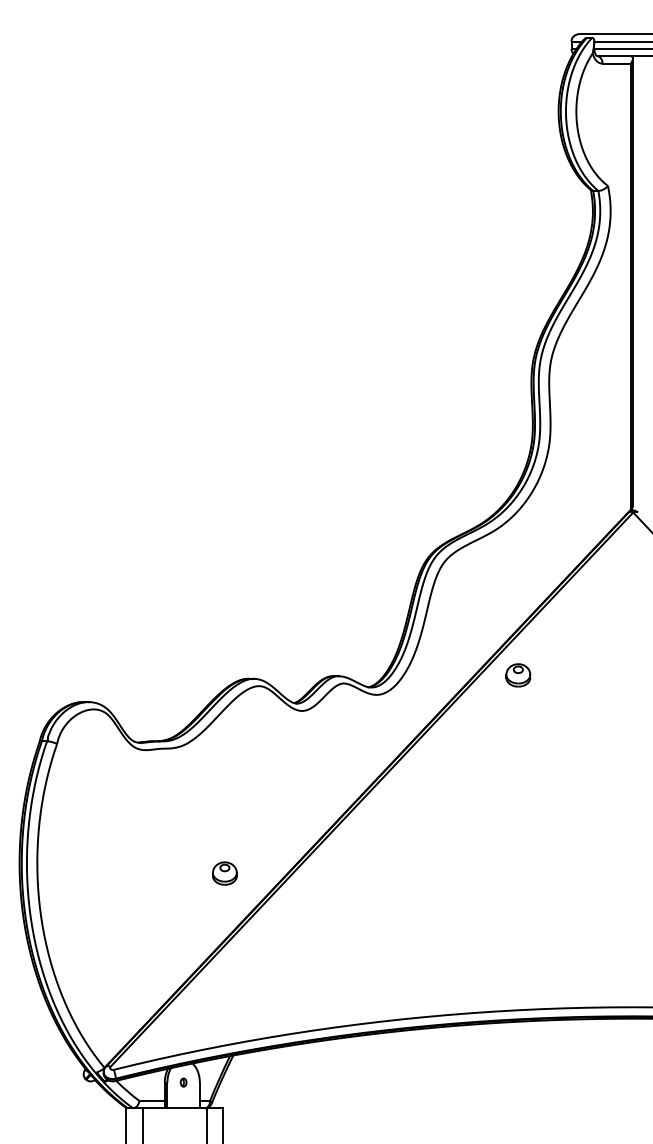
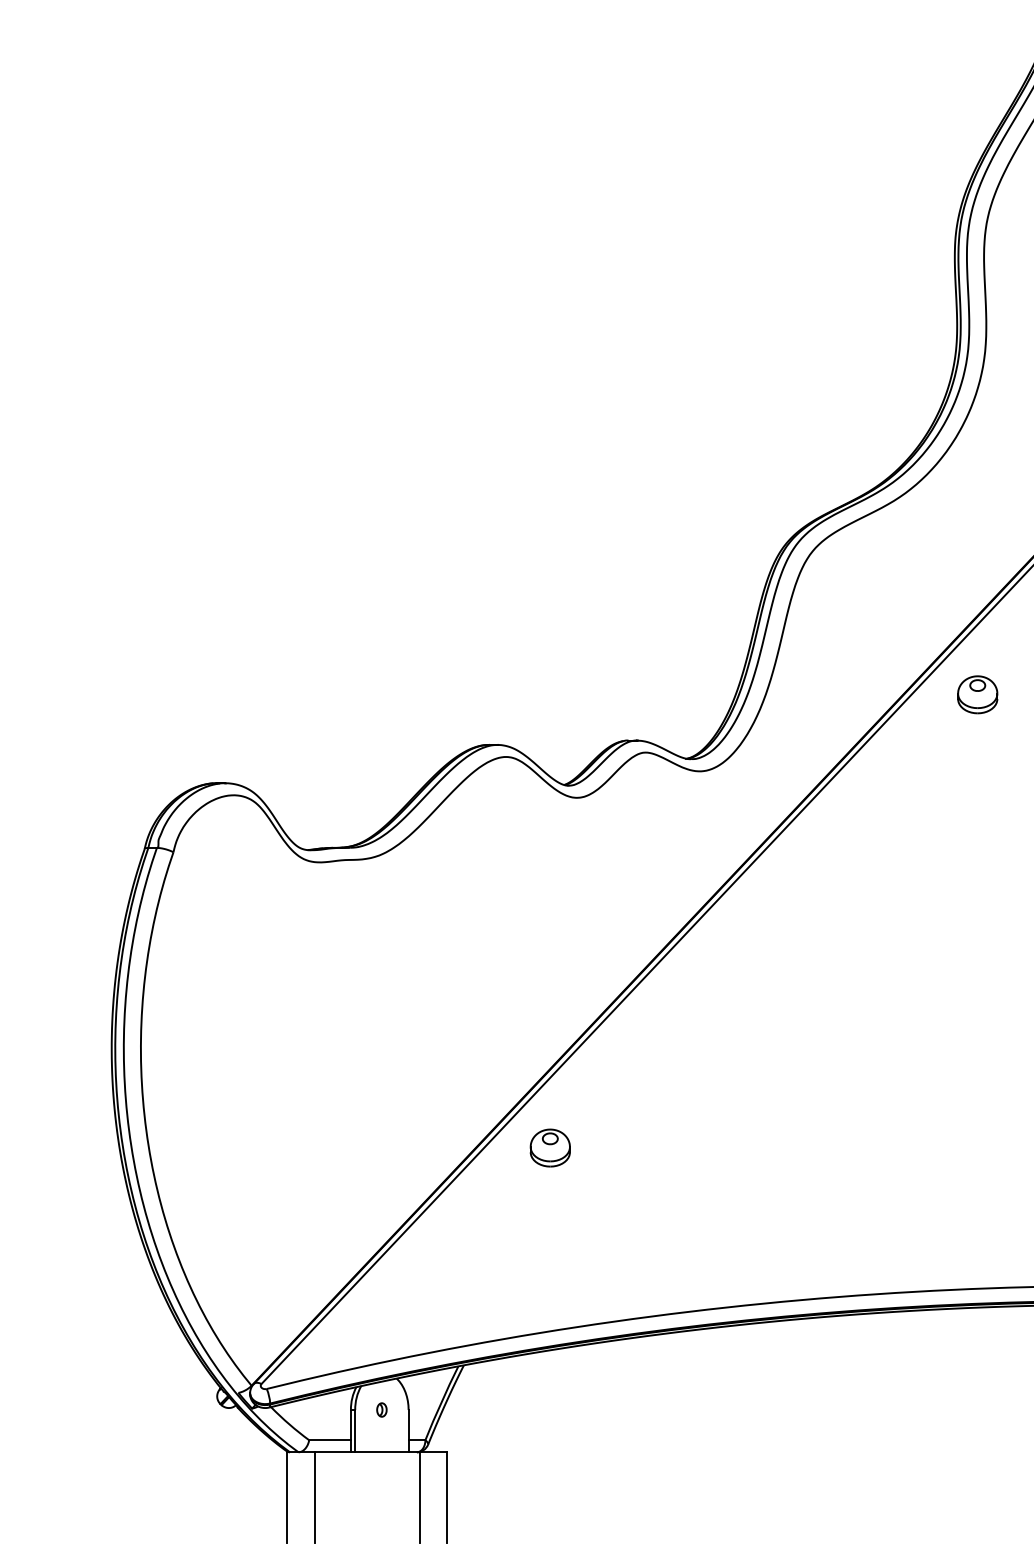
part: (518, 675) -> (977, 694), moved
part: (224, 873) -> (549, 1147), moved

